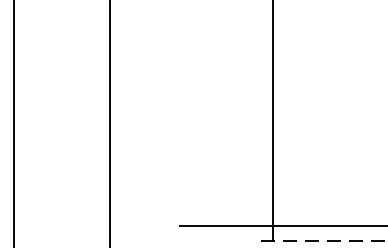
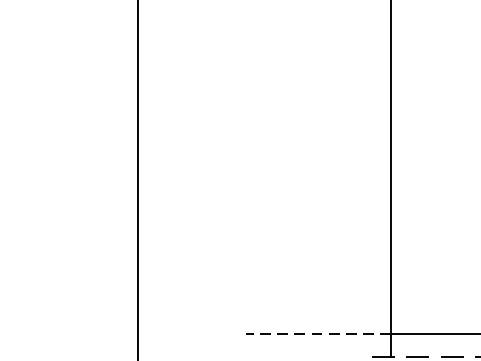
line: (225, 226) -> (317, 334), solid -> dashed

